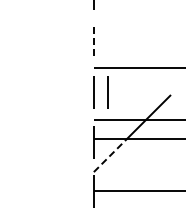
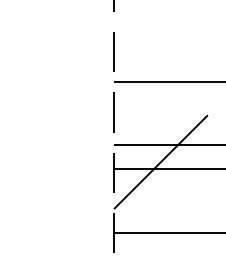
line: (93, 43) -> (113, 52), dashed -> solid
line: (107, 92) -> (130, 112), removed
line: (110, 155) -> (134, 188), dashed -> solid

